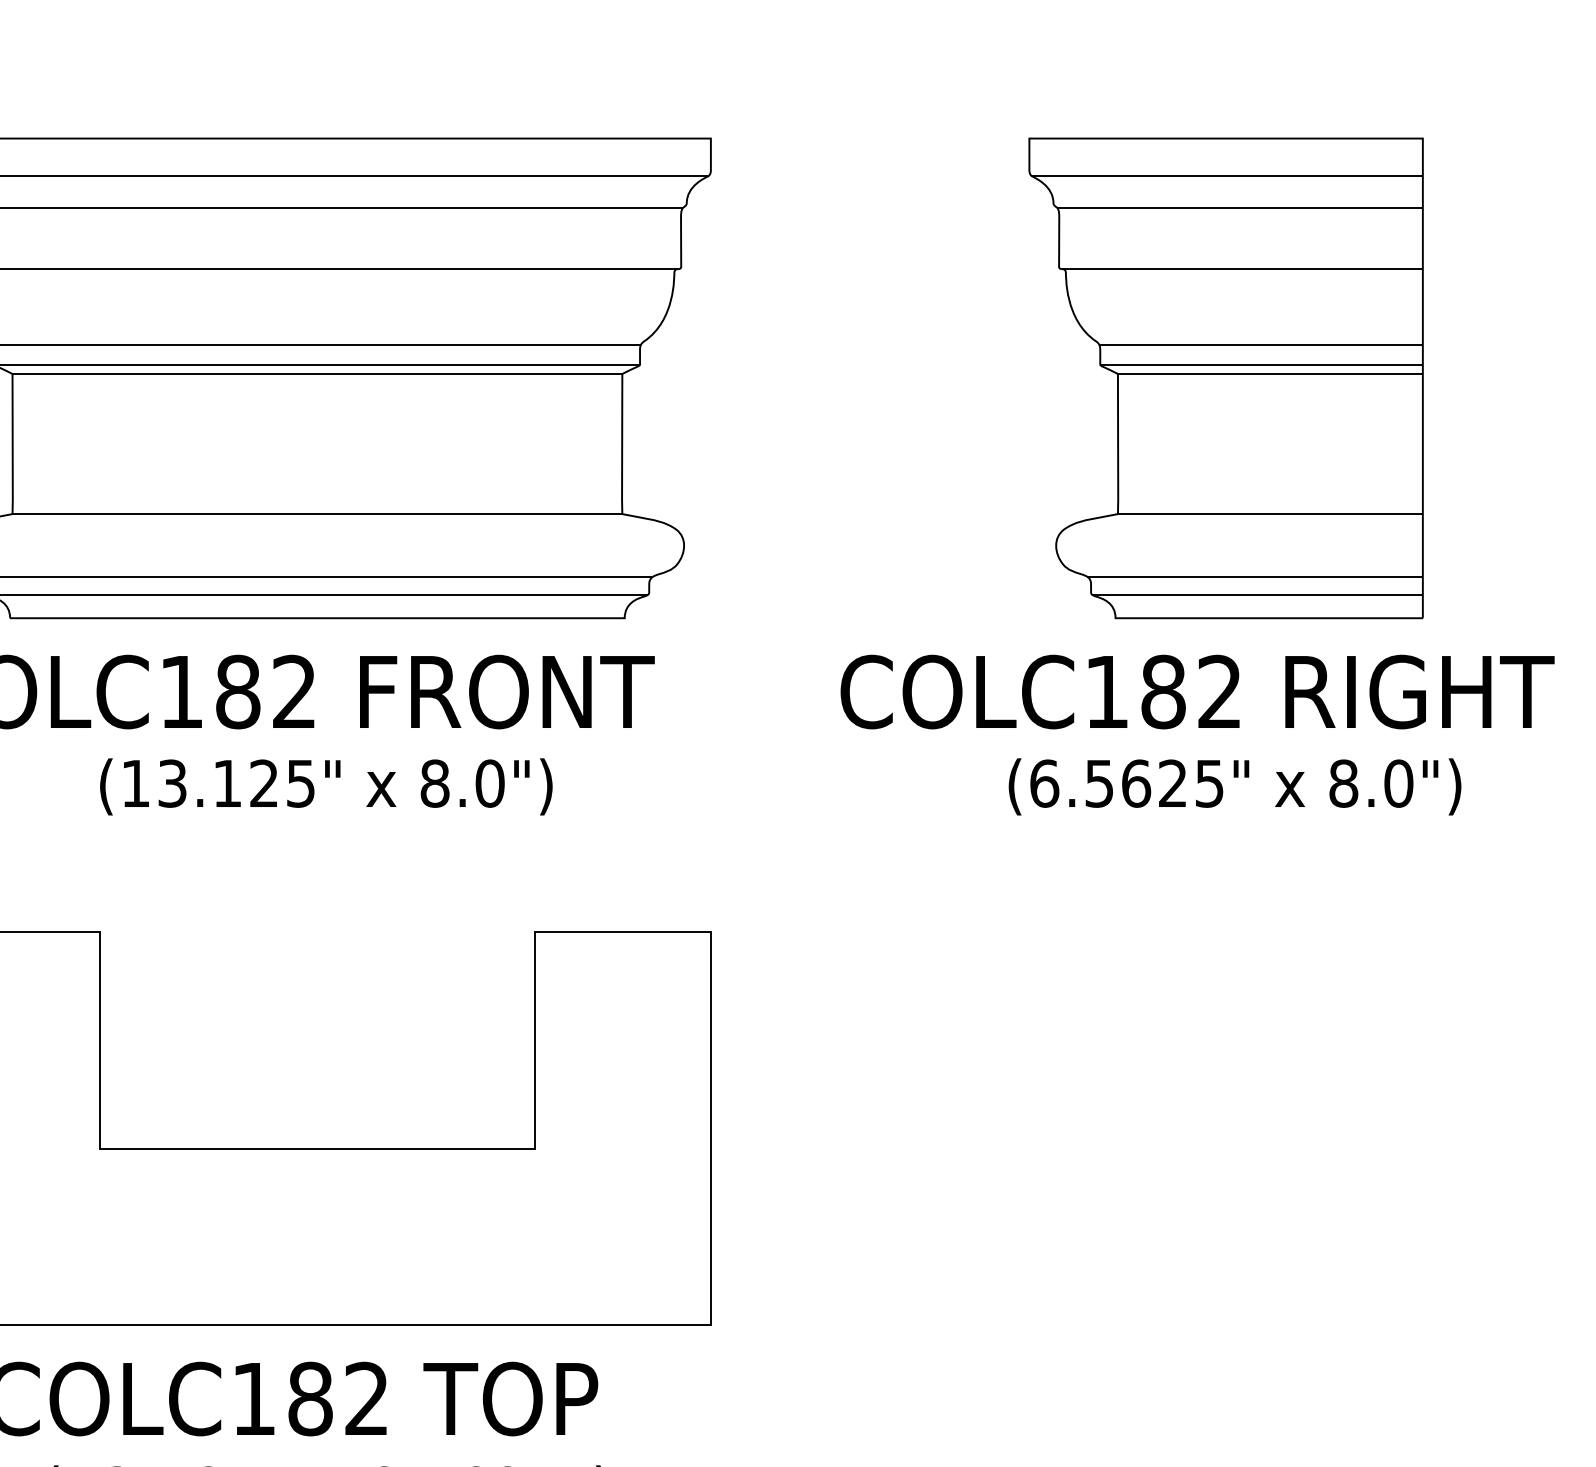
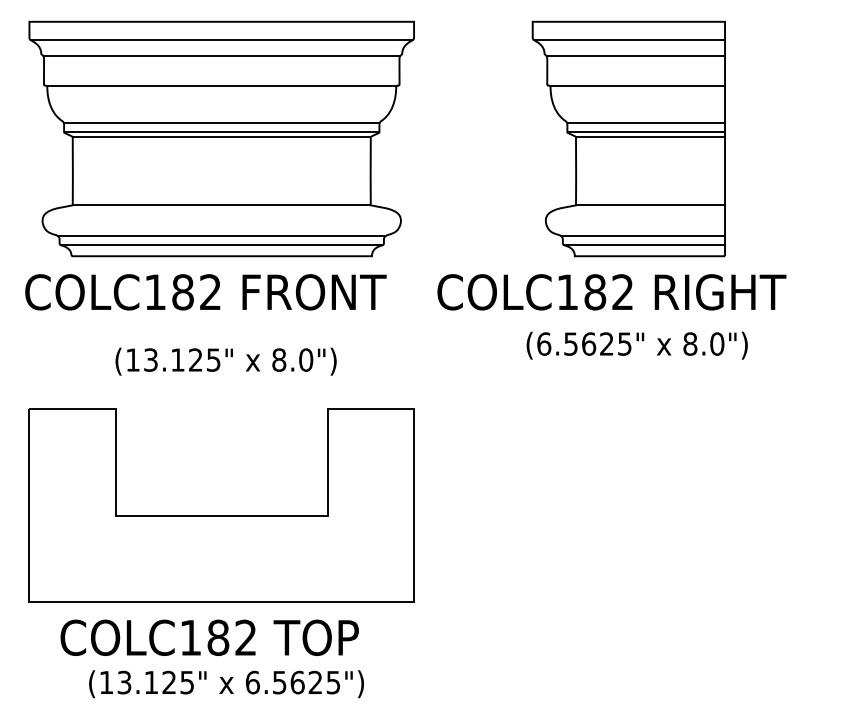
part: (1225, 377) -> (628, 138), moved
text: (1196, 692) -> (611, 292), moved
text: (325, 786) -> (225, 361), moved
text: (1233, 786) -> (636, 345), moved

